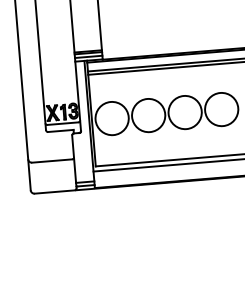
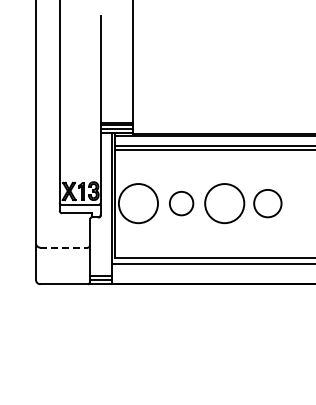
circle: (221, 109) -> (267, 203), size x0.7
circle: (148, 115) -> (181, 203), size x0.6
line: (52, 160) -> (64, 247), solid -> dashed

